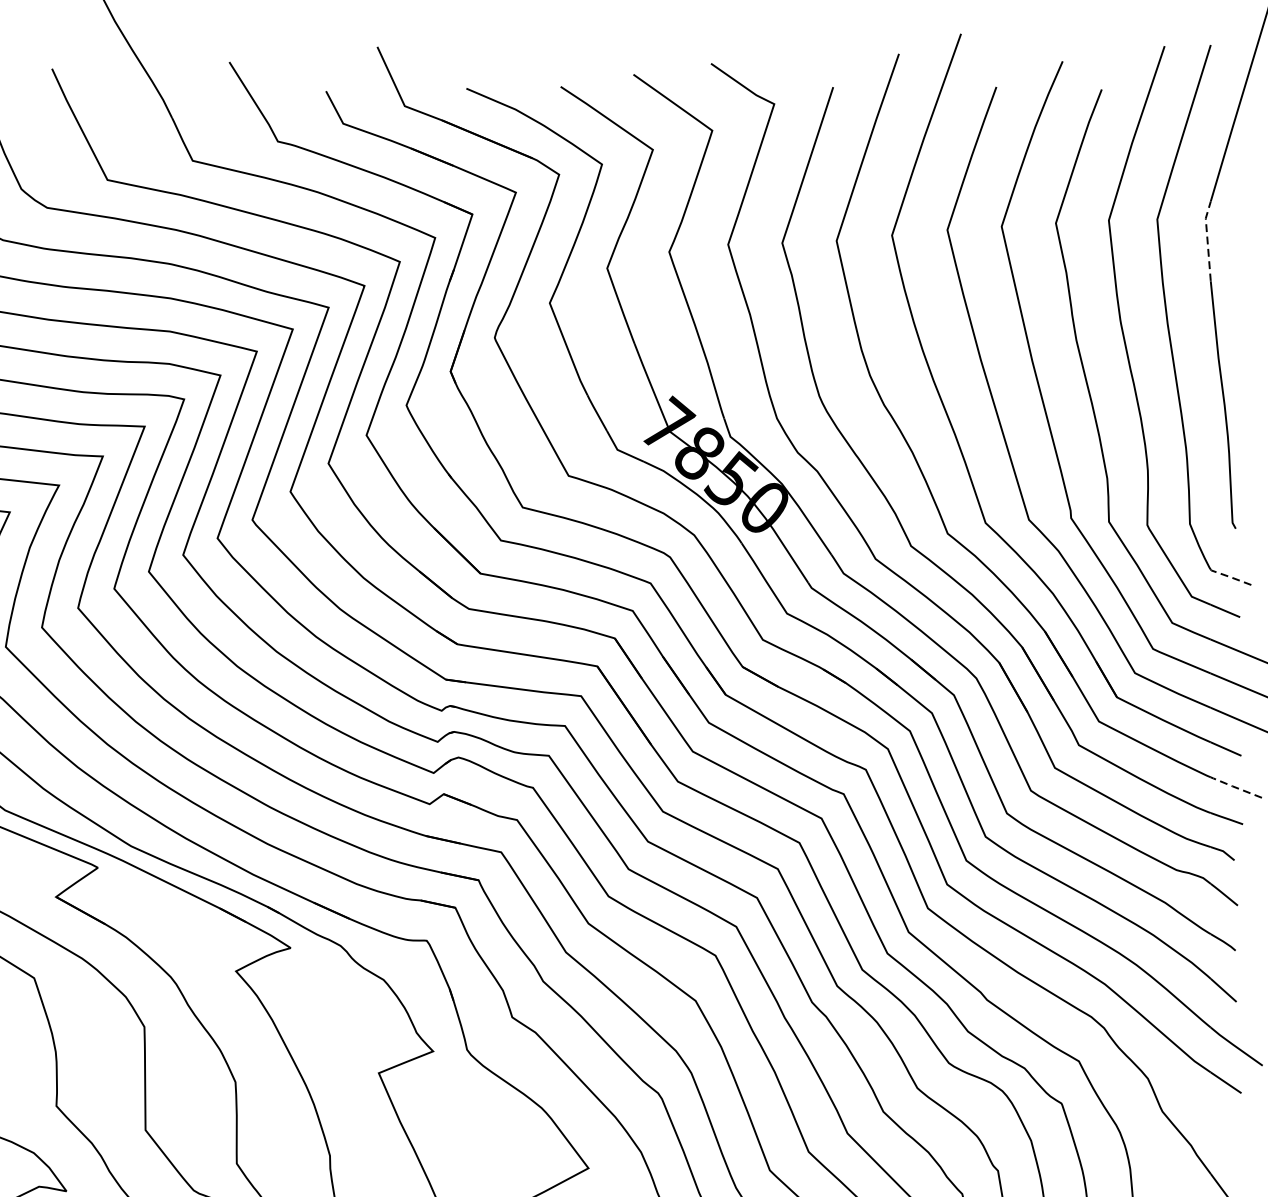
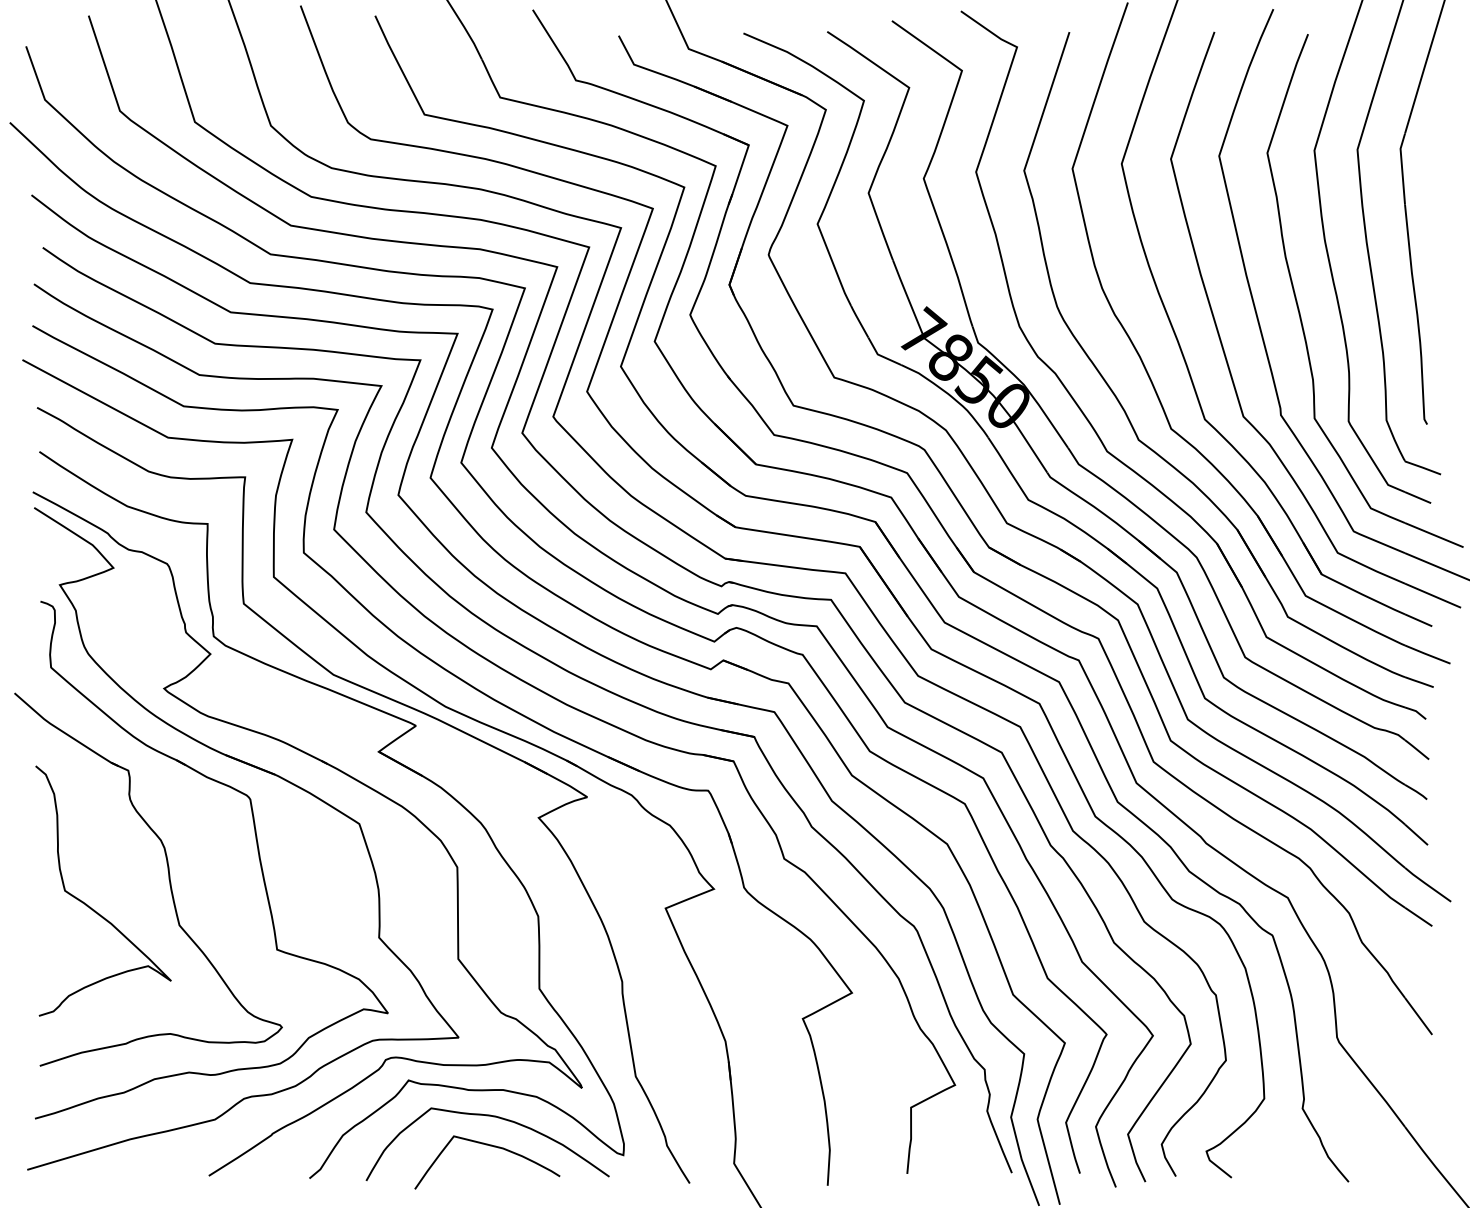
line: (1207, 240) -> (1402, 168), dashed -> solid
line: (1231, 577) -> (1423, 467), dashed -> solid
line: (1234, 787) -> (1426, 654), dashed -> solid

